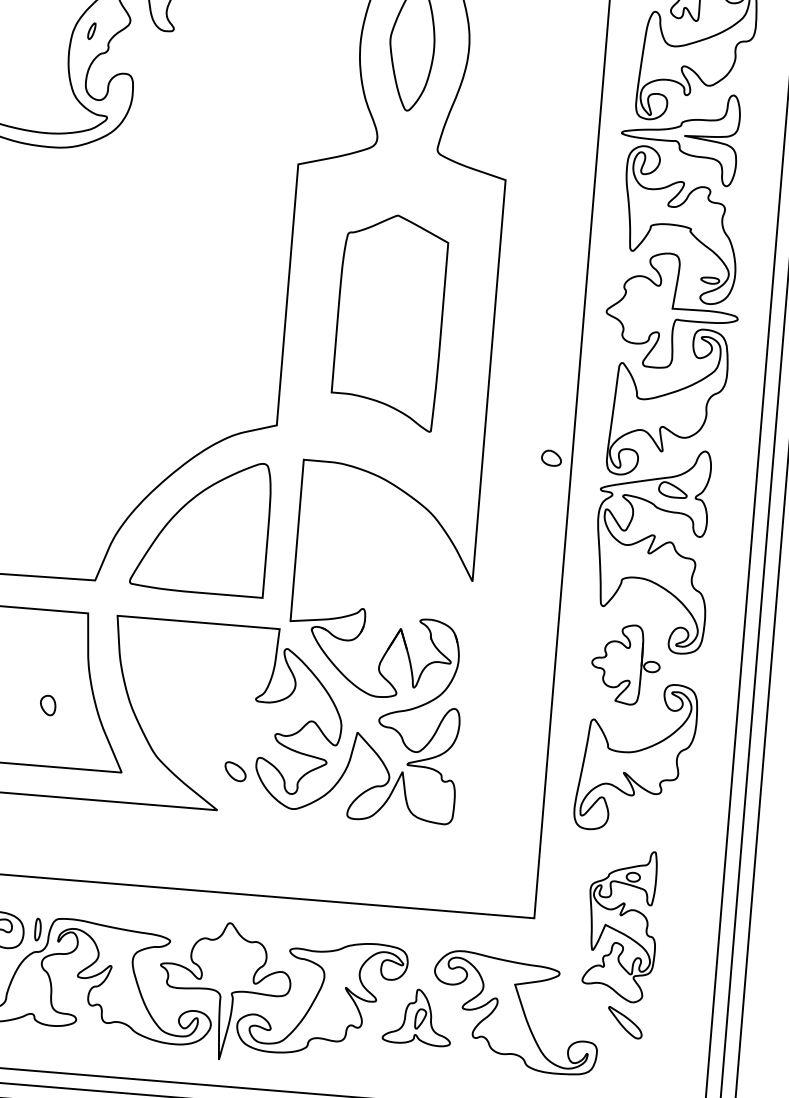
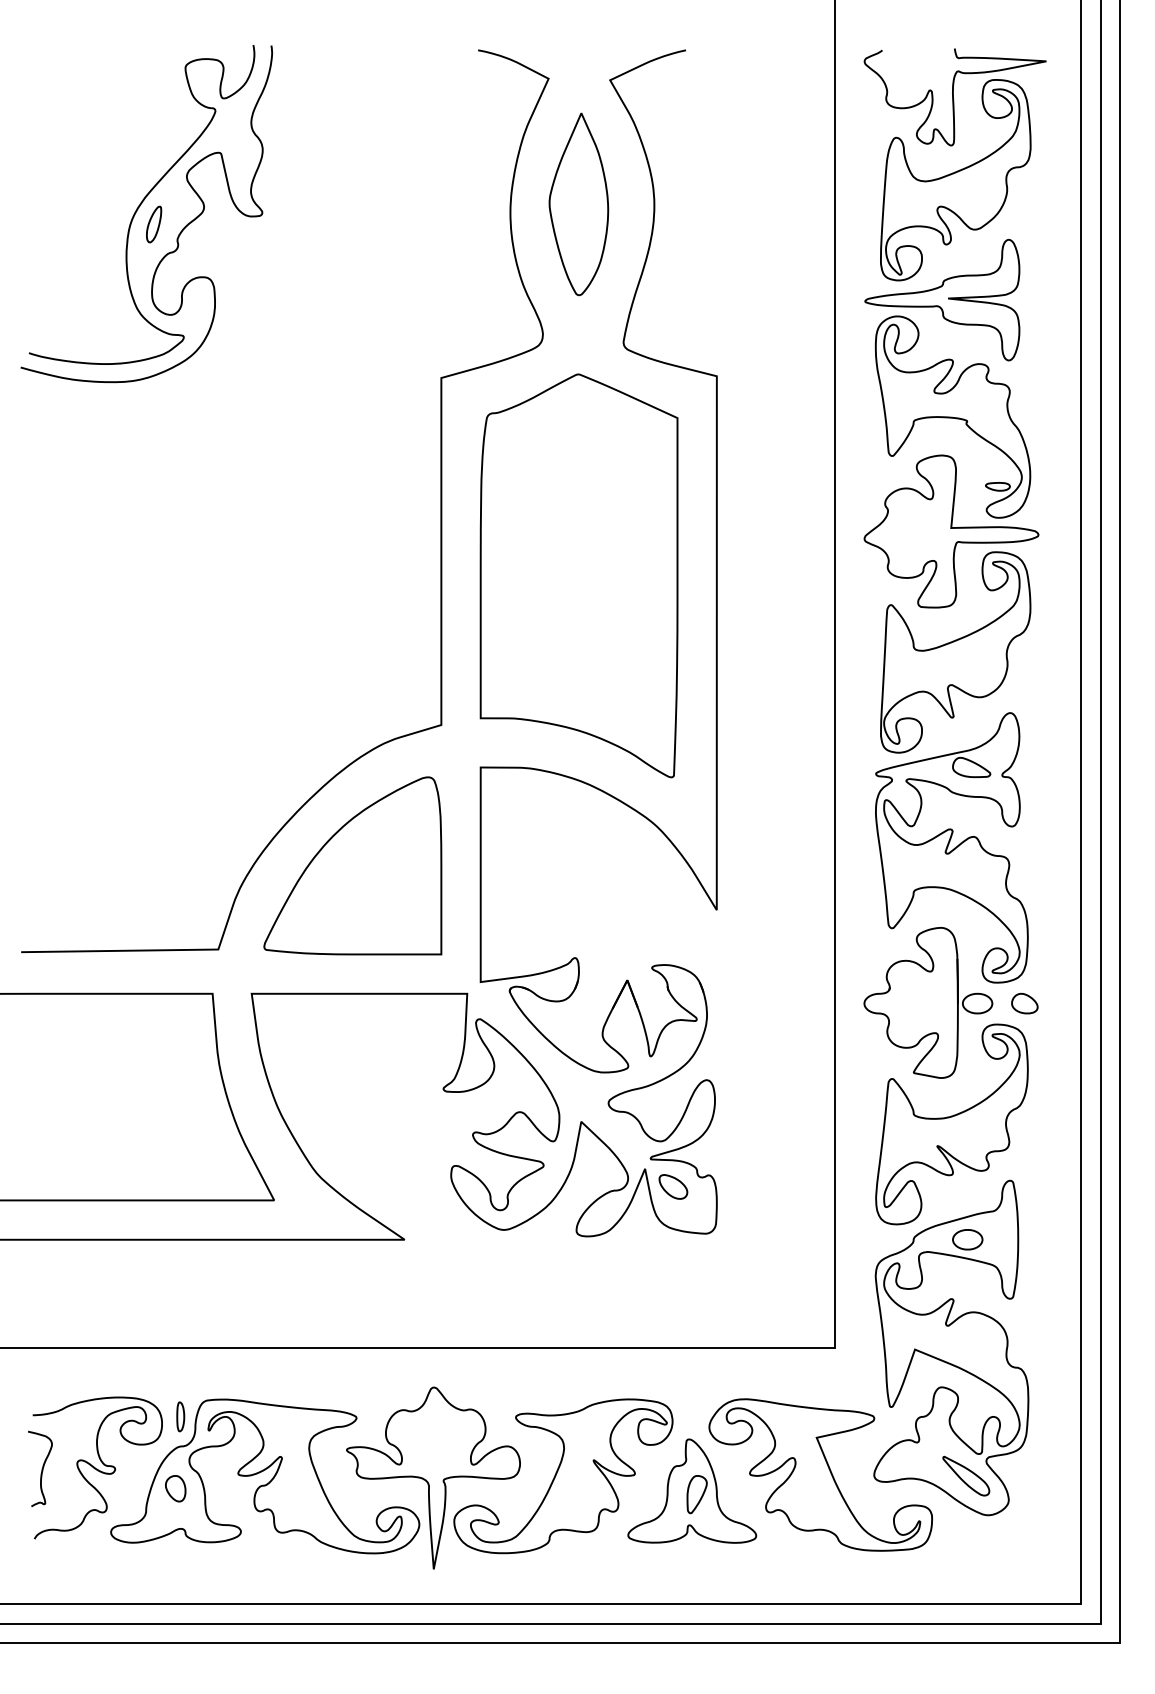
part: (92, 31) -> (154, 224), size x1.67
part: (389, 321) -> (578, 575), size x1.43
part: (551, 458) -> (1024, 1003), moved
part: (626, 664) -> (928, 1002), size x1.43
part: (47, 705) -> (175, 1488), moved
part: (235, 771) -> (673, 1186), moved
part: (622, 925) -> (951, 1347), size x1.67
part: (418, 1016) -> (692, 1490), size x1.43

